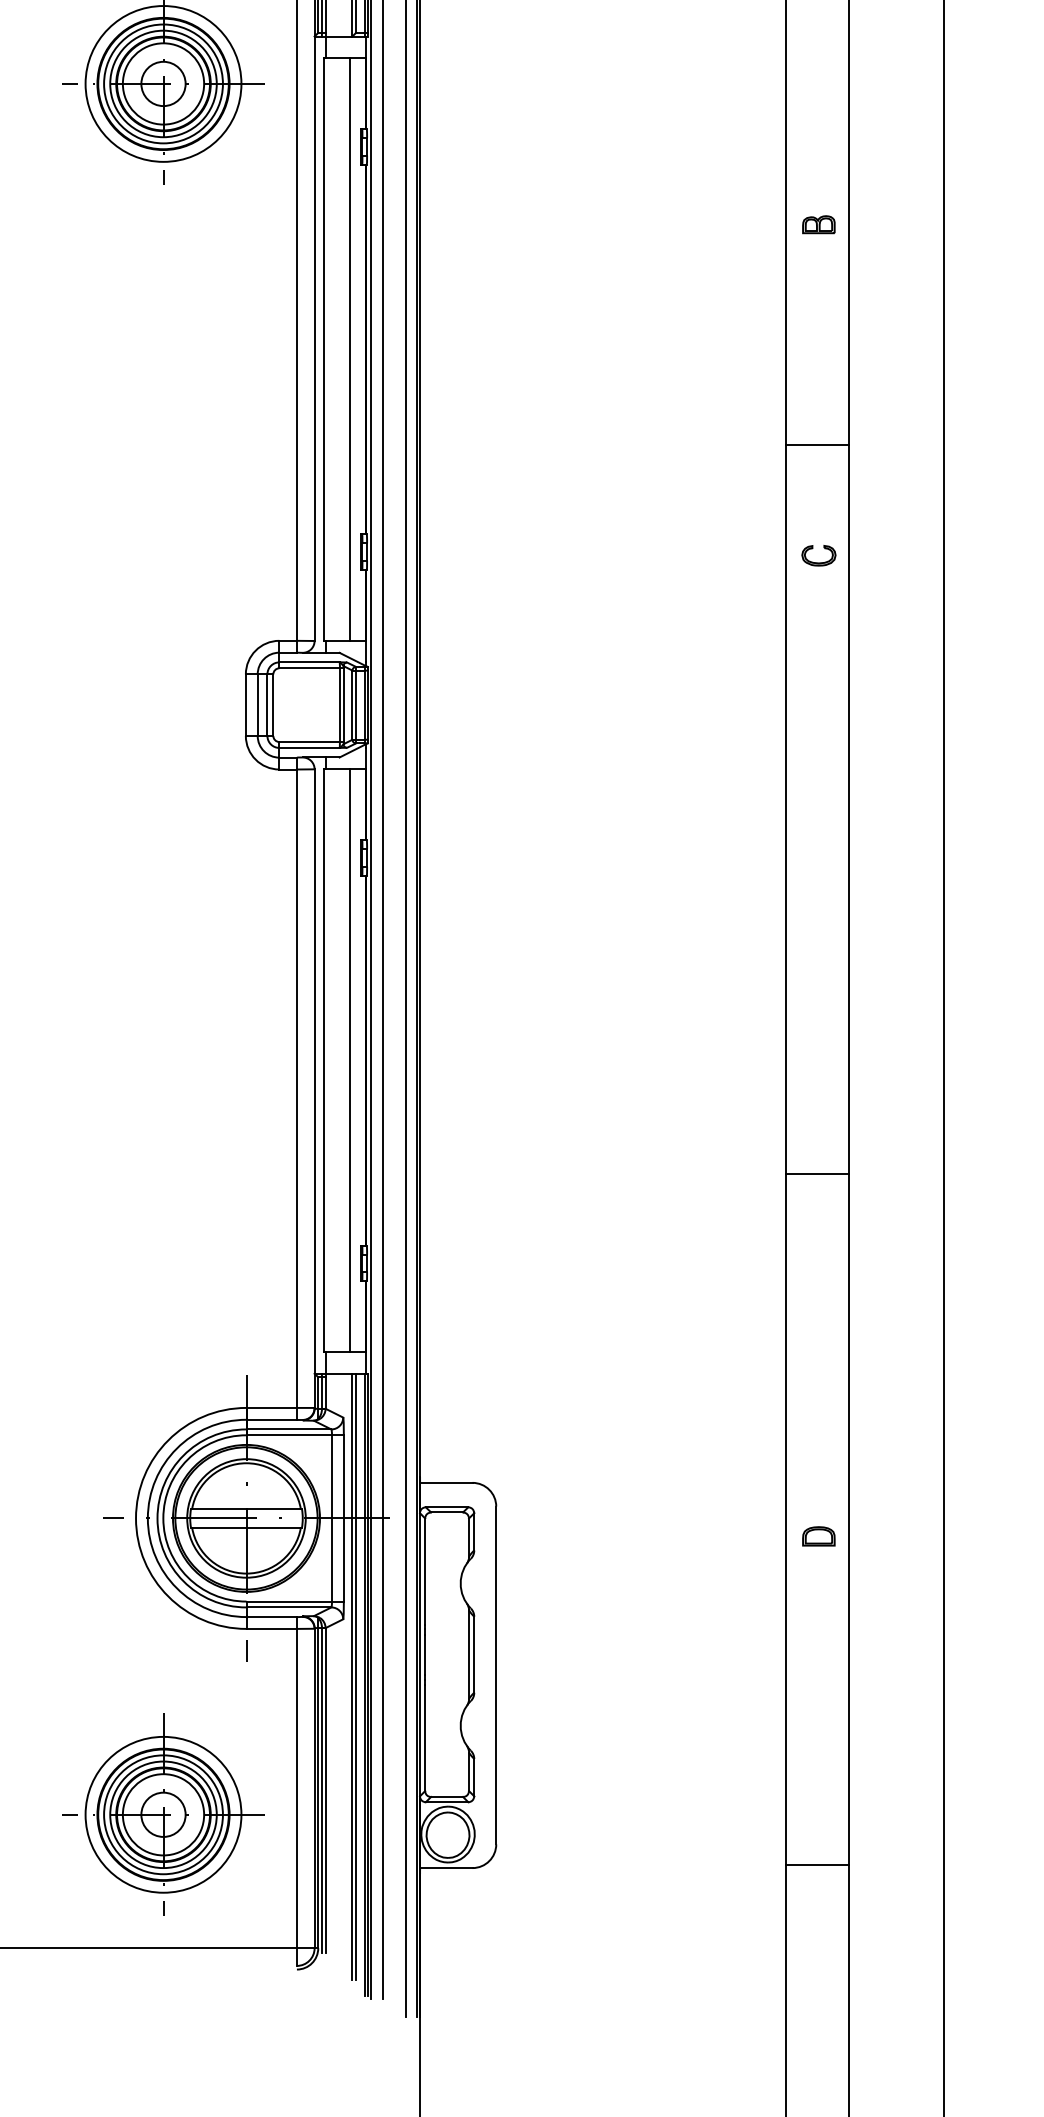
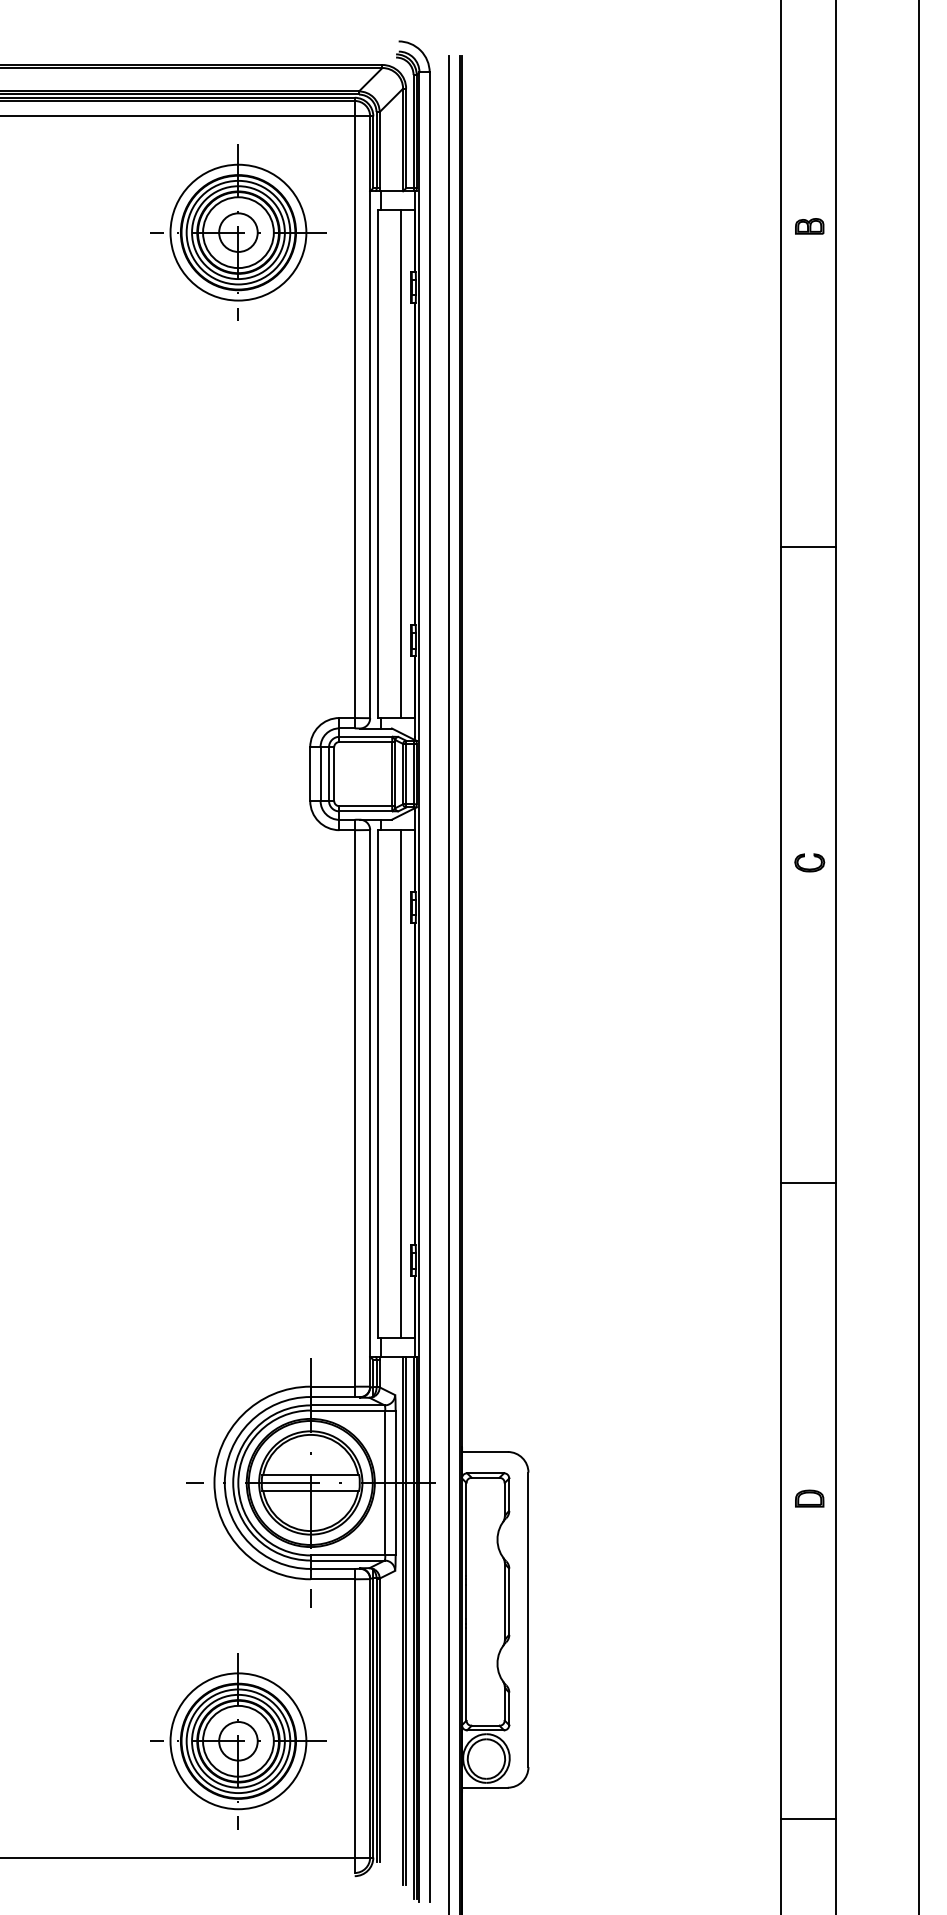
part: (818, 224) -> (809, 226), moved
part: (818, 555) -> (809, 862), moved
line: (816, 1865) -> (807, 1819), moved

